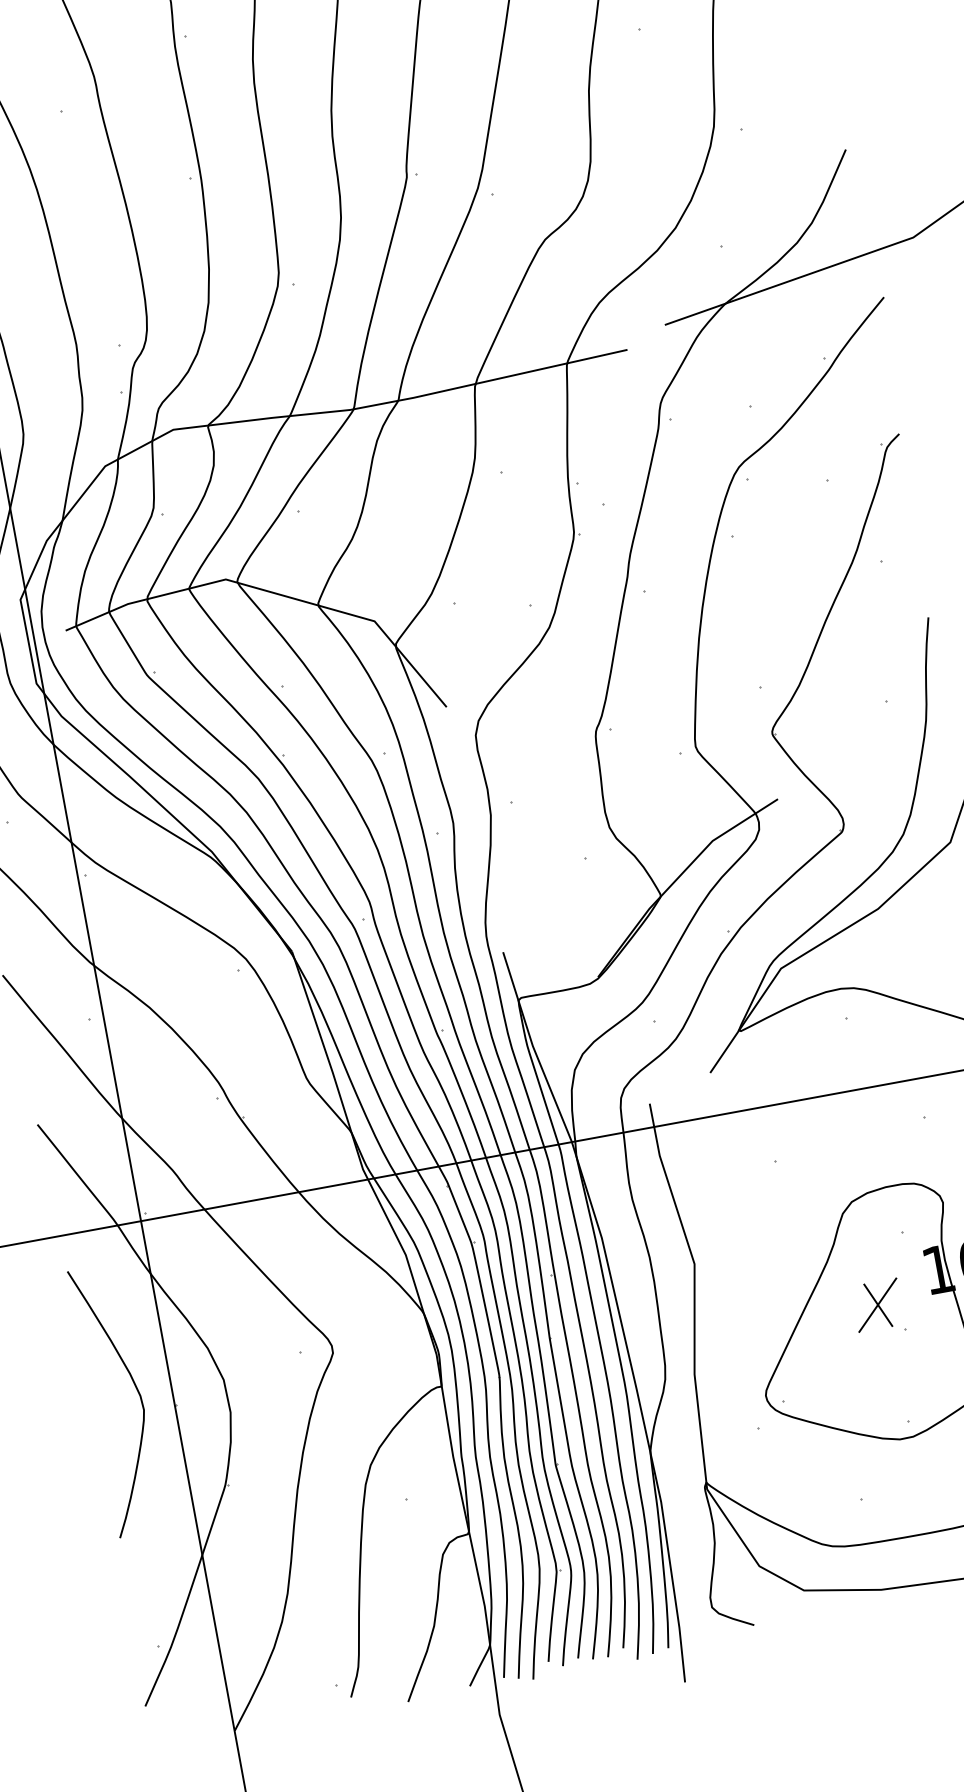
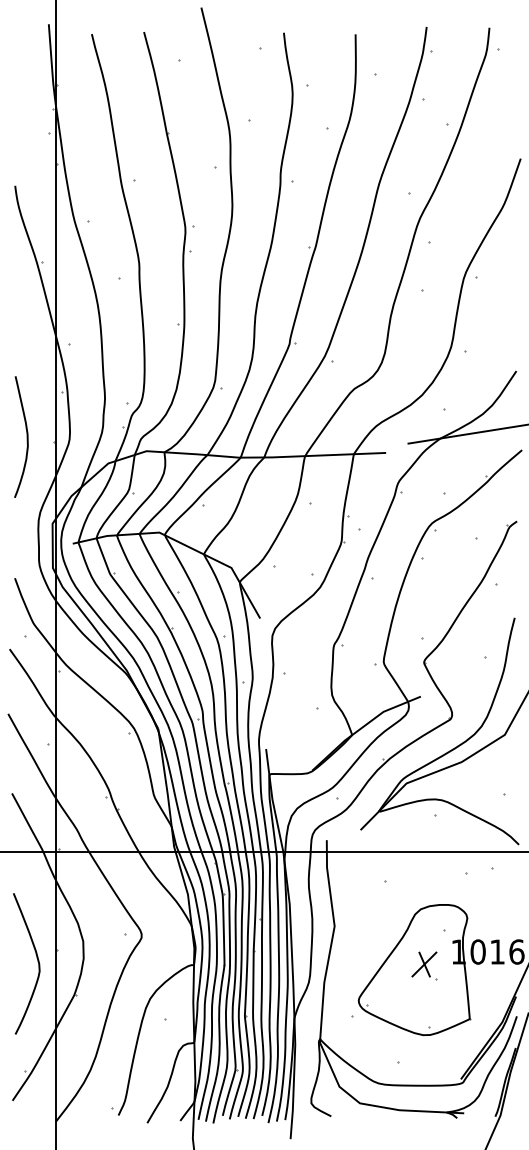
curve: (136, 1394) -> (37, 962), moved

